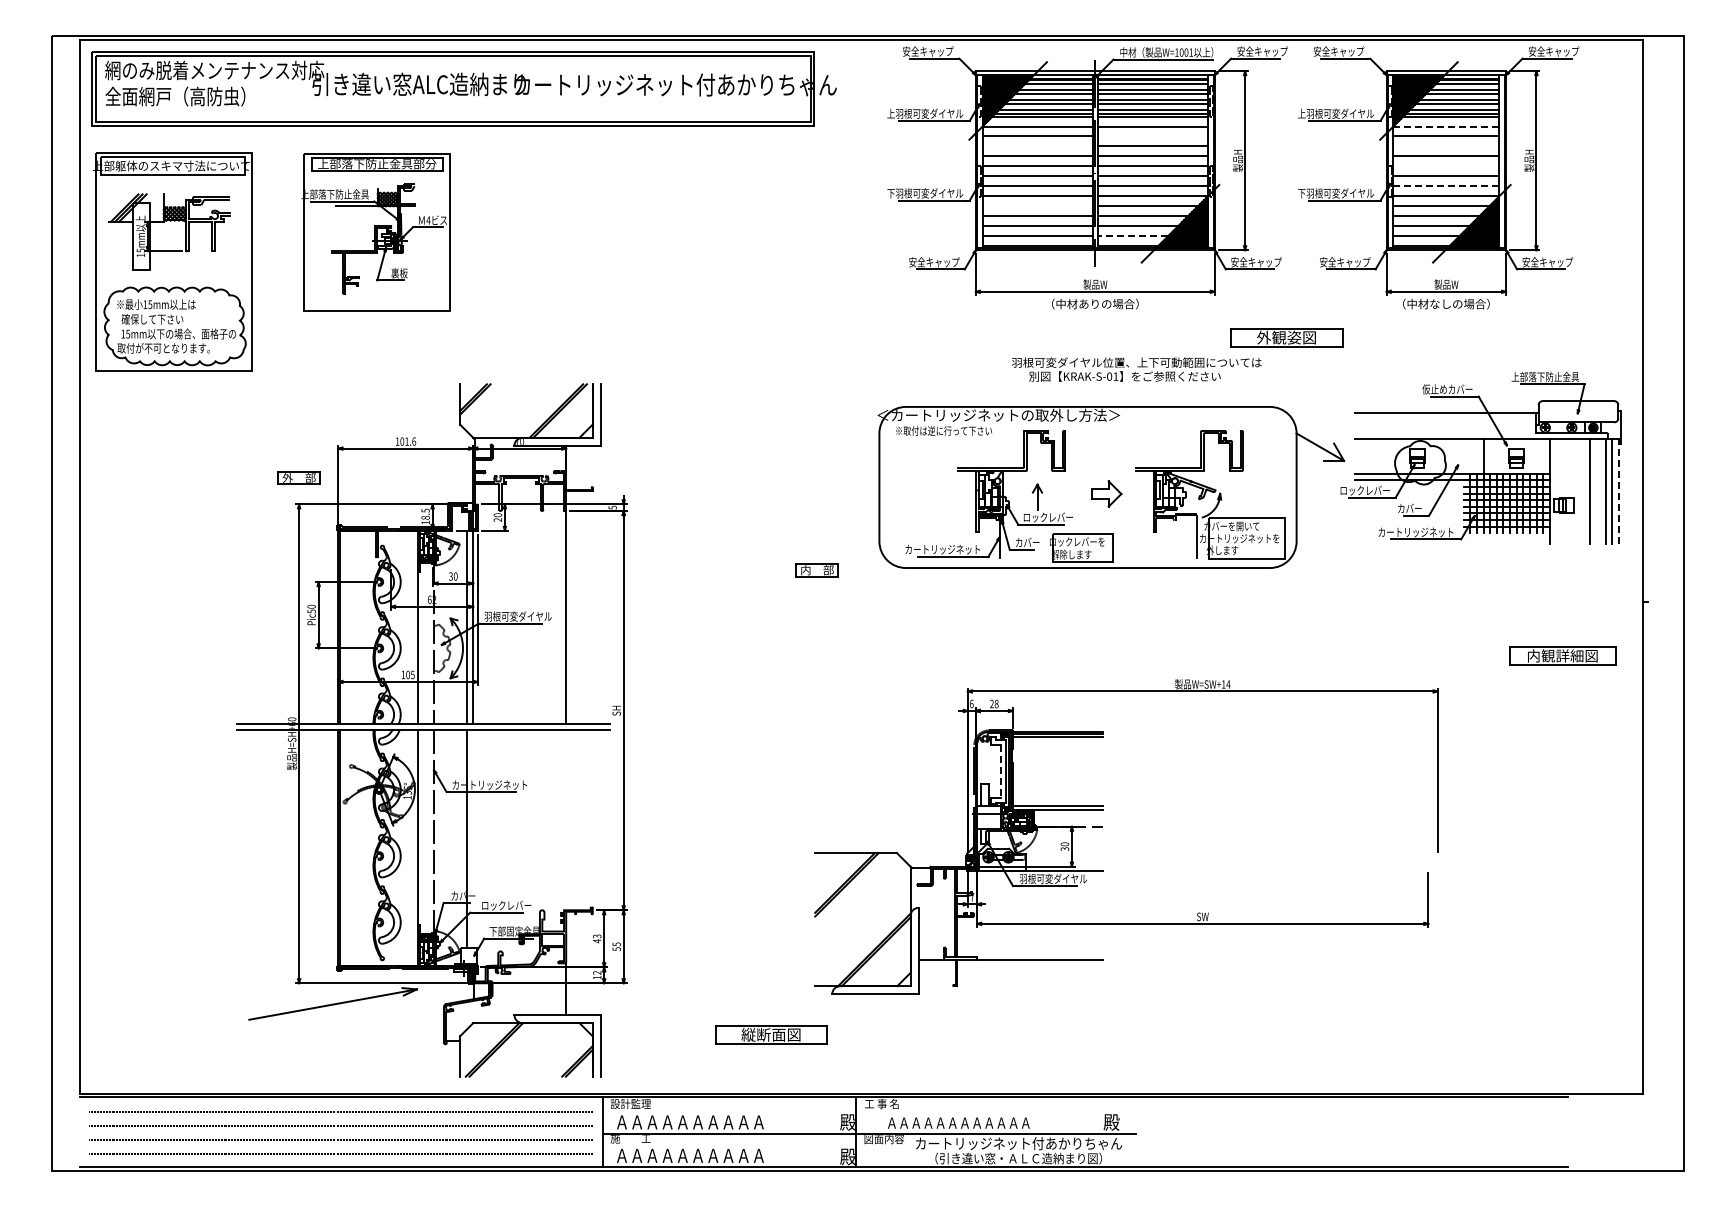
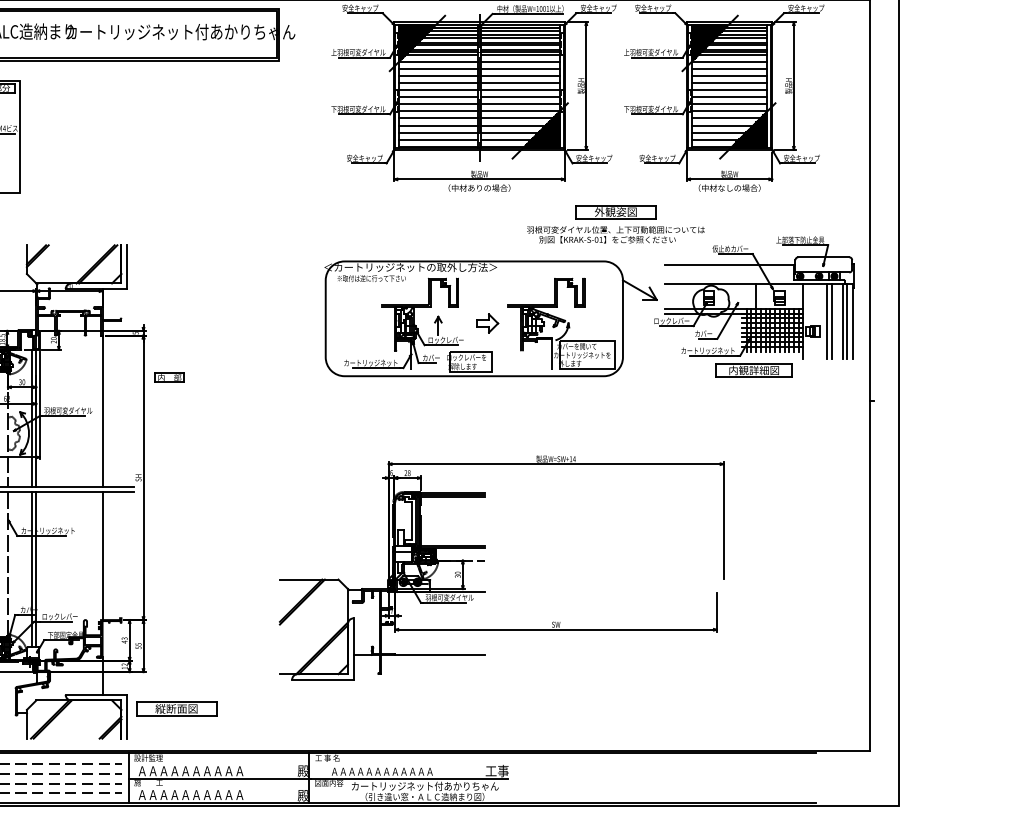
line: (1446, 126) -> (729, 61), dashed -> solid
line: (1152, 136) -> (520, 68), added
line: (1037, 146) -> (438, 75), added
line: (1446, 146) -> (729, 75), added
line: (1446, 166) -> (729, 90), added
line: (1446, 186) -> (729, 104), dashed -> solid
line: (1037, 206) -> (438, 118), added
line: (1132, 236) -> (506, 140), dashed -> solid
text: (1136, 369) -> (615, 234), moved
line: (1583, 491) -> (827, 321), added
line: (1619, 491) -> (853, 321), dashed -> solid
part: (816, 570) -> (169, 377), moved
part: (1562, 655) -> (754, 370), moved
line: (1001, 771) -> (412, 521), dashed -> solid
line: (566, 820) -> (102, 556), added
line: (473, 839) -> (36, 569), added
part: (771, 1034) -> (176, 708), moved
text: (1119, 1121) -> (496, 770), 殿 -> 工事

